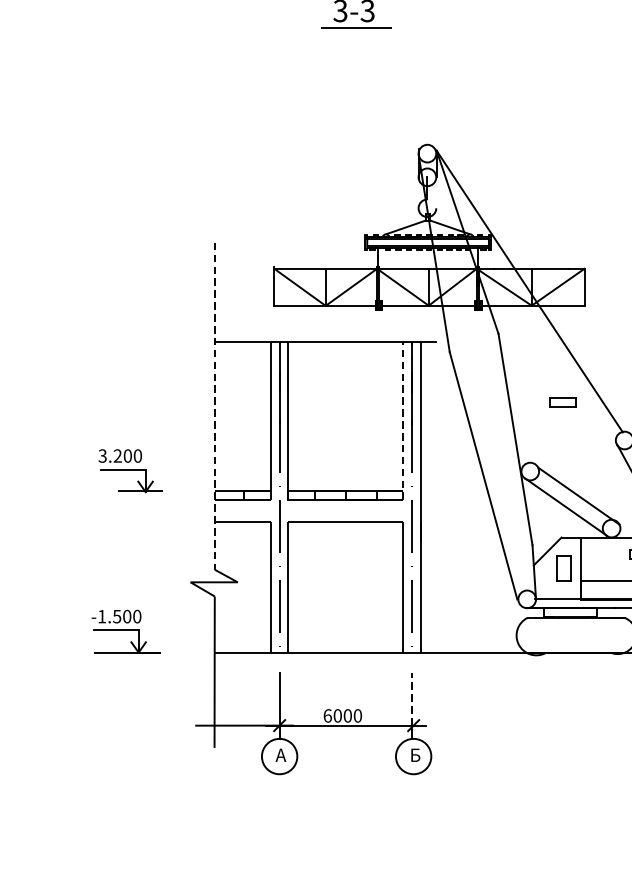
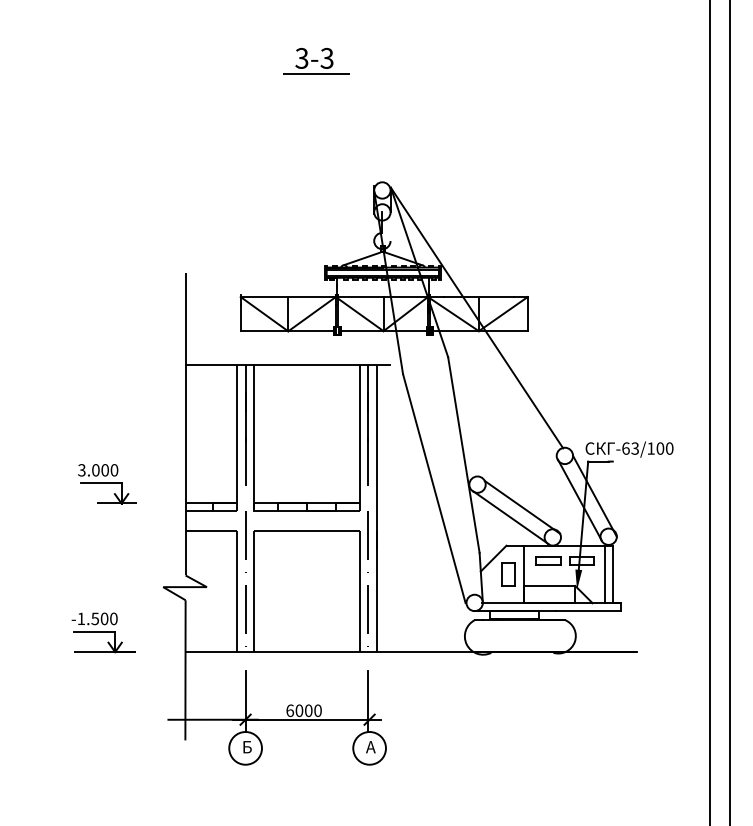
part: (562, 401) -> (548, 560), moved
line: (214, 406) -> (185, 424), dashed -> solid
line: (403, 421) -> (360, 438), dashed -> solid
text: (117, 456) -> (95, 470), 3.200 -> 3.000
line: (412, 699) -> (368, 695), dashed -> solid
text: (280, 755) -> (246, 747), А -> Б
text: (414, 755) -> (370, 747), Б -> А

